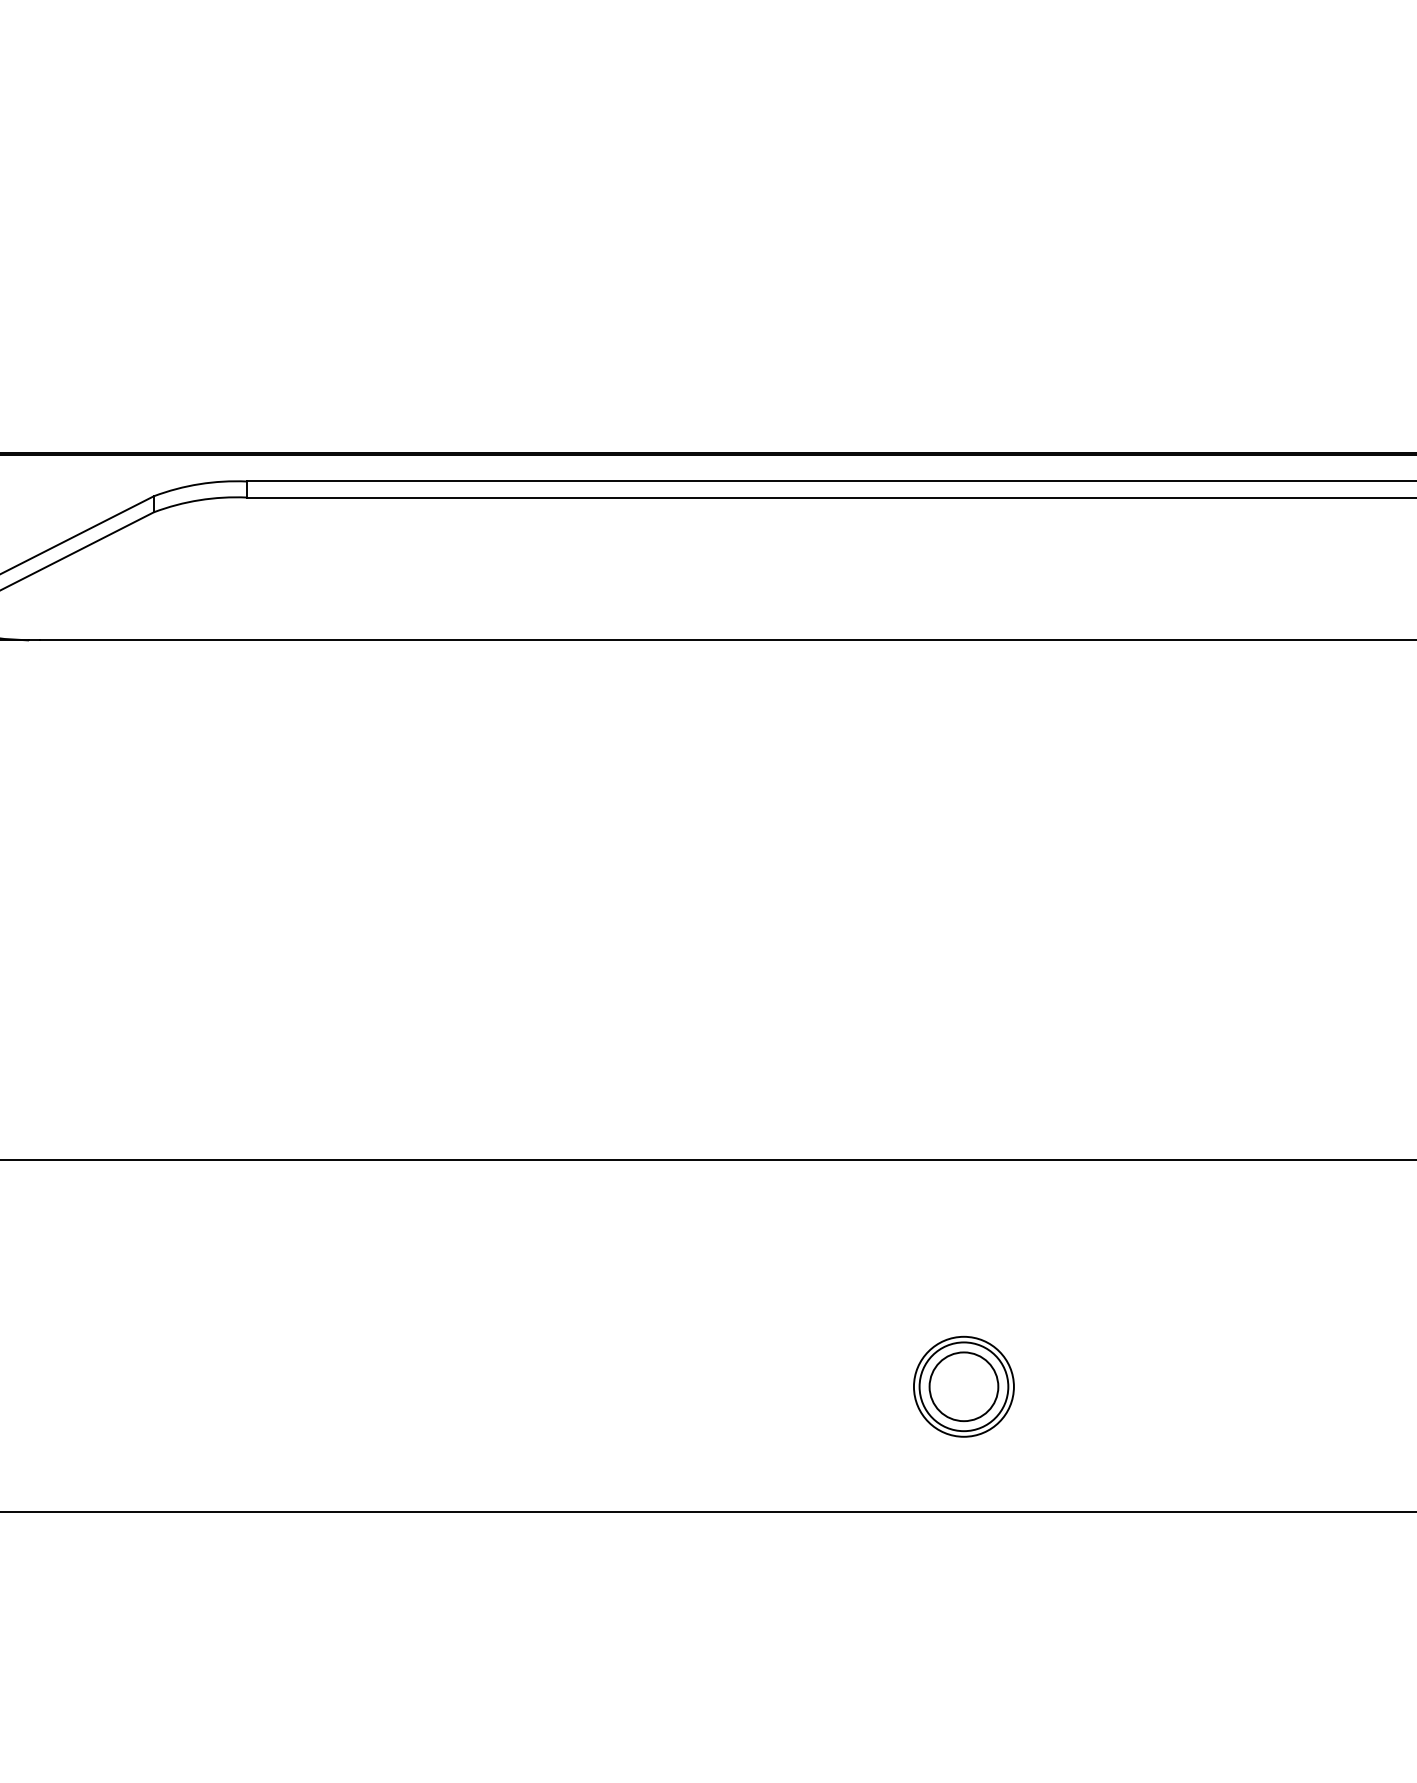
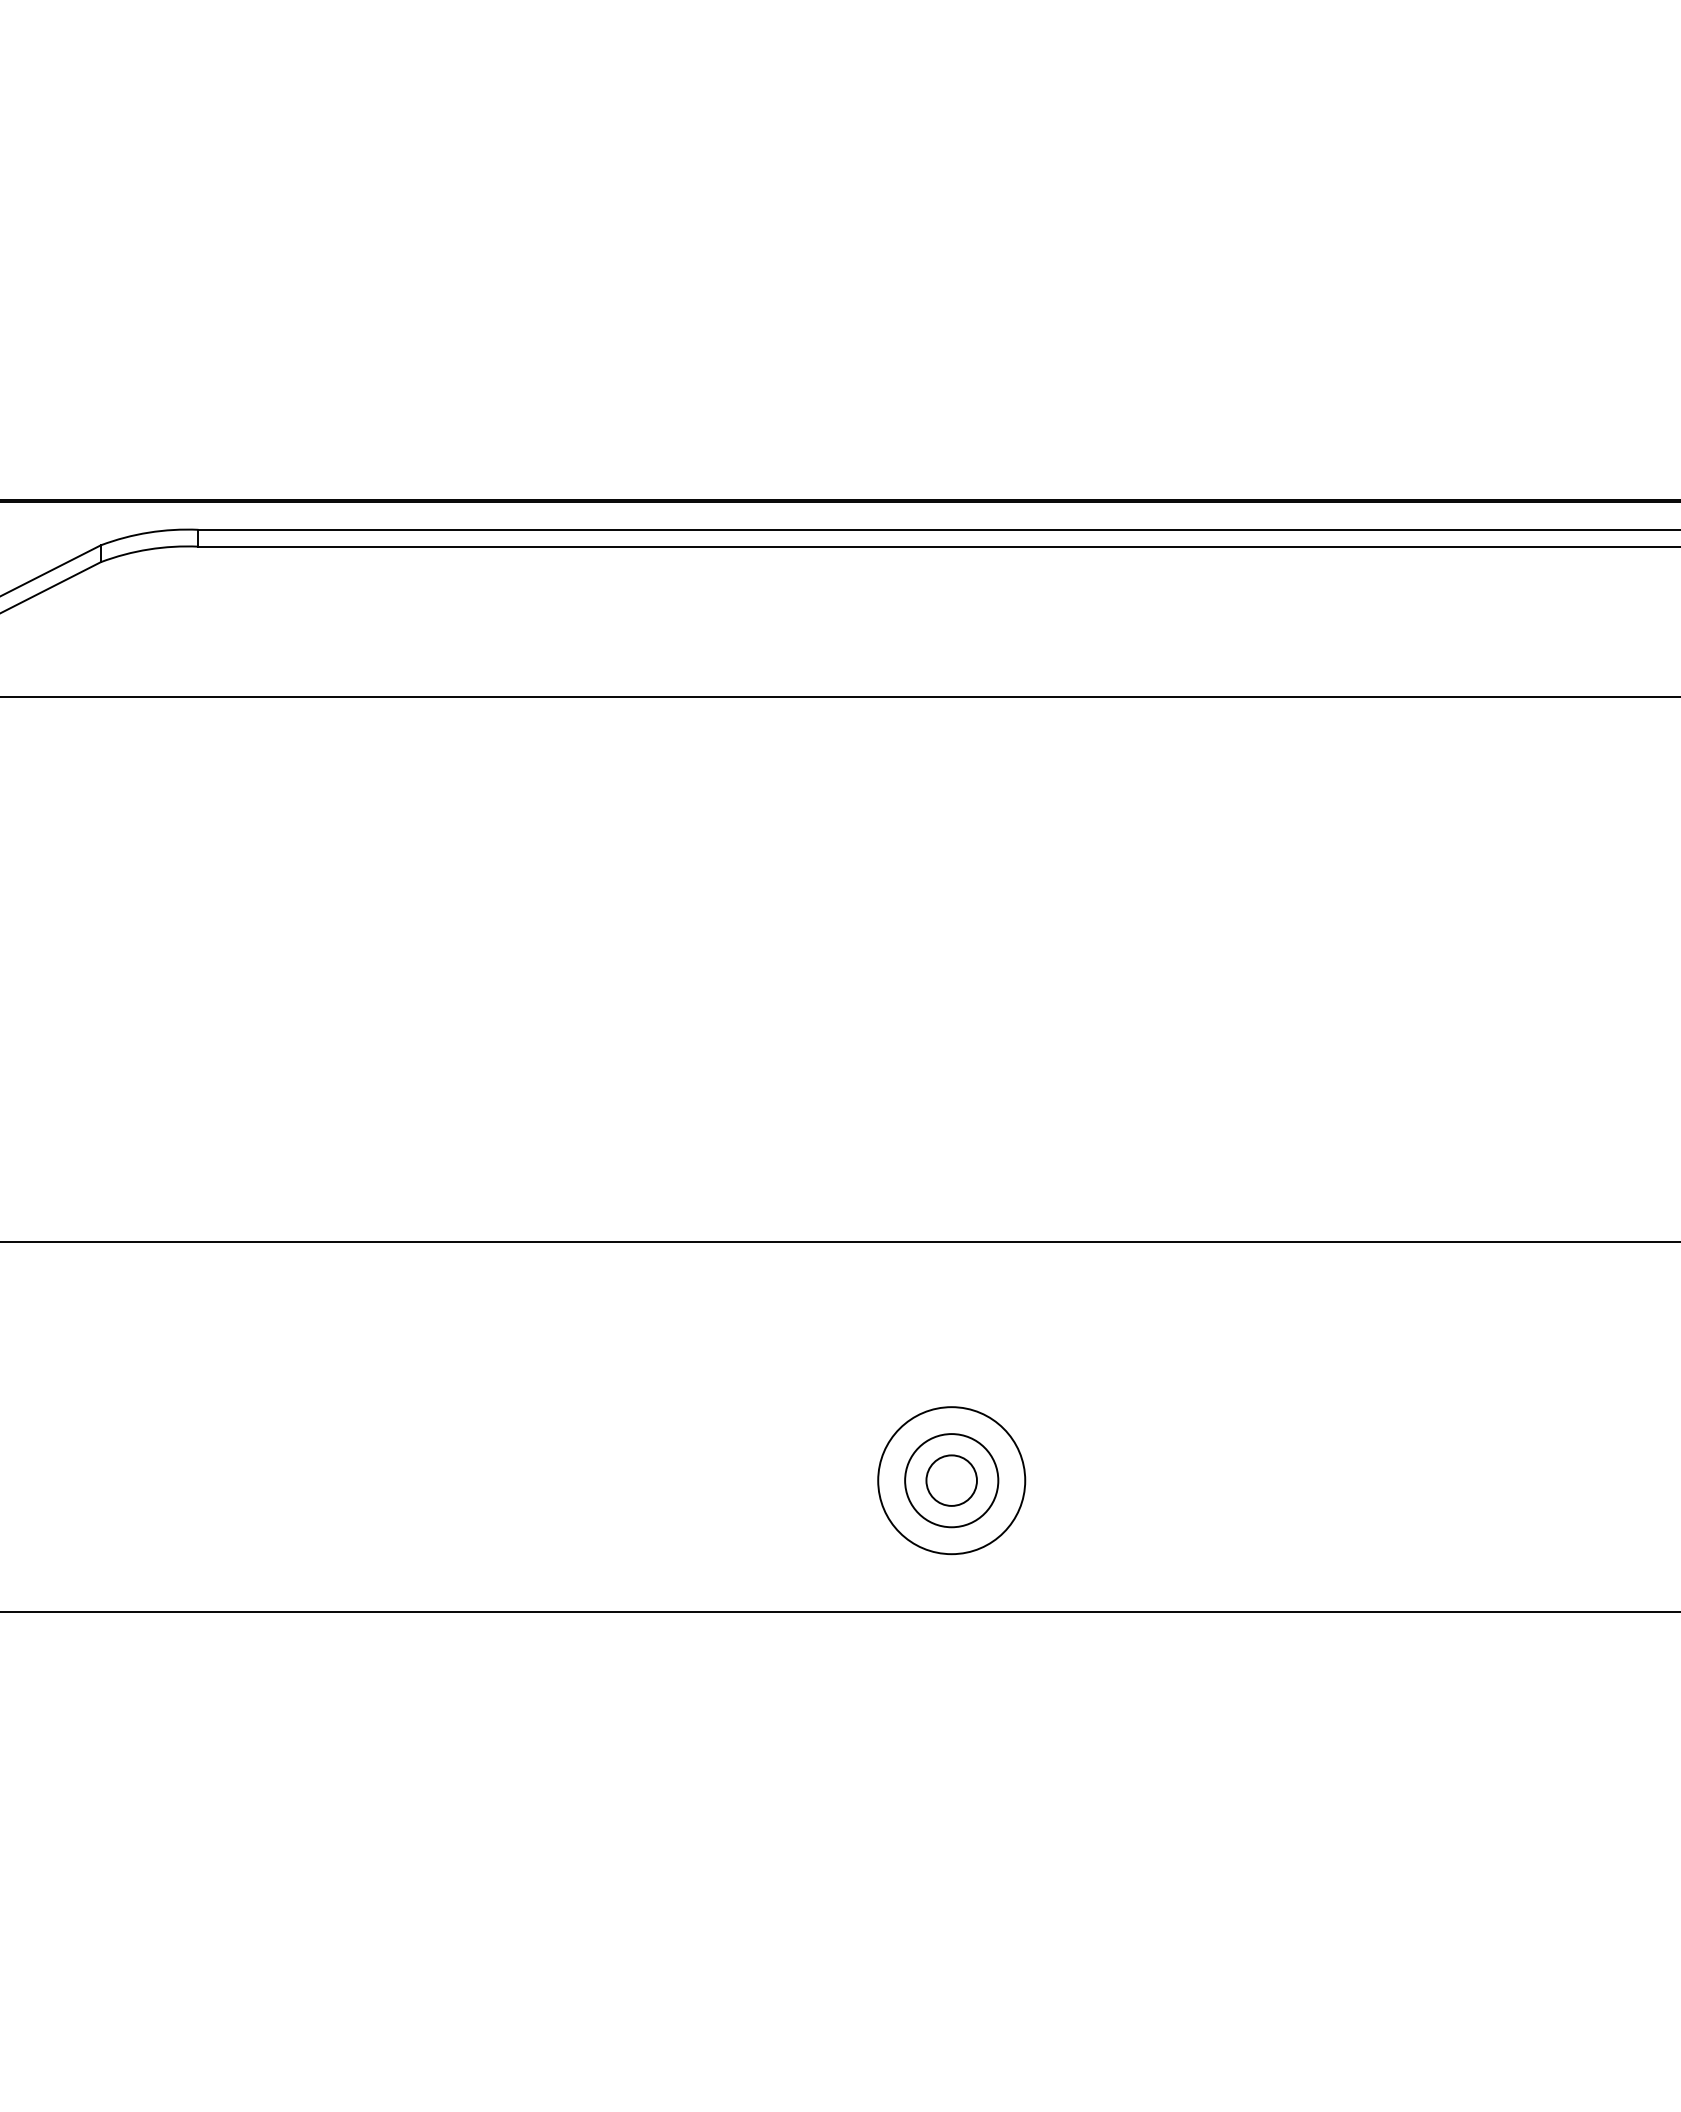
circle: (963, 1386) -> (951, 1480), size x0.7
circle: (963, 1386) -> (951, 1480), size x1.4

